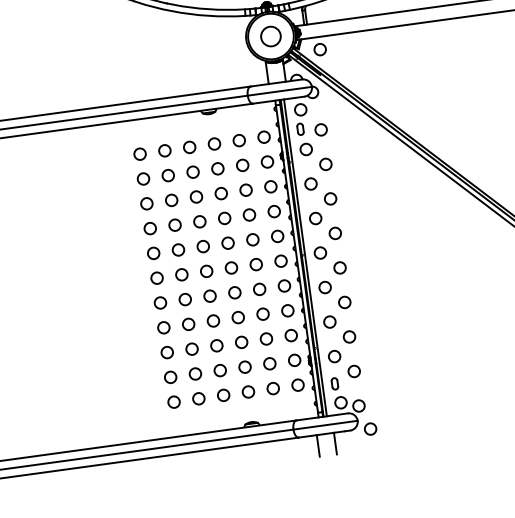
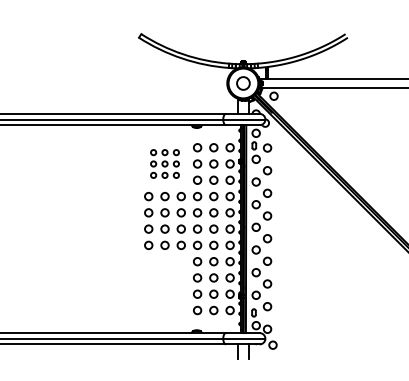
part: (167, 174) -> (164, 163), size x0.7
part: (193, 362) -> (164, 286), removed

